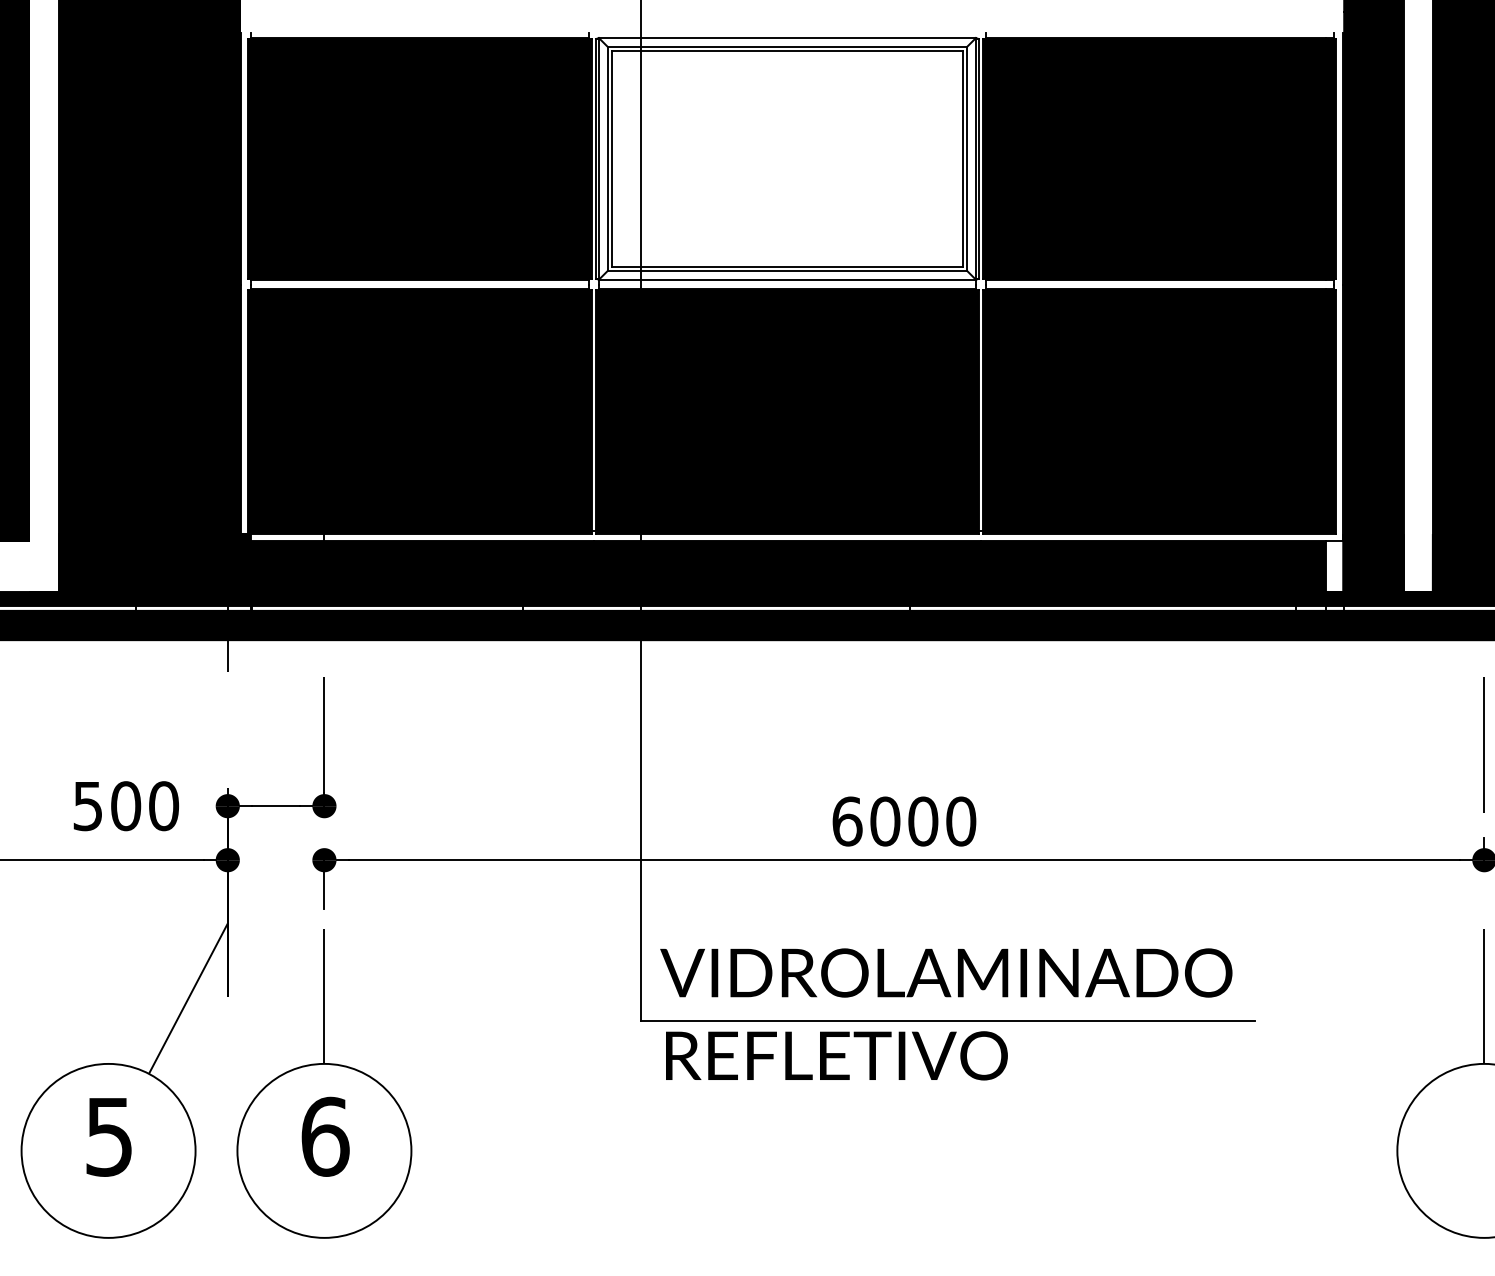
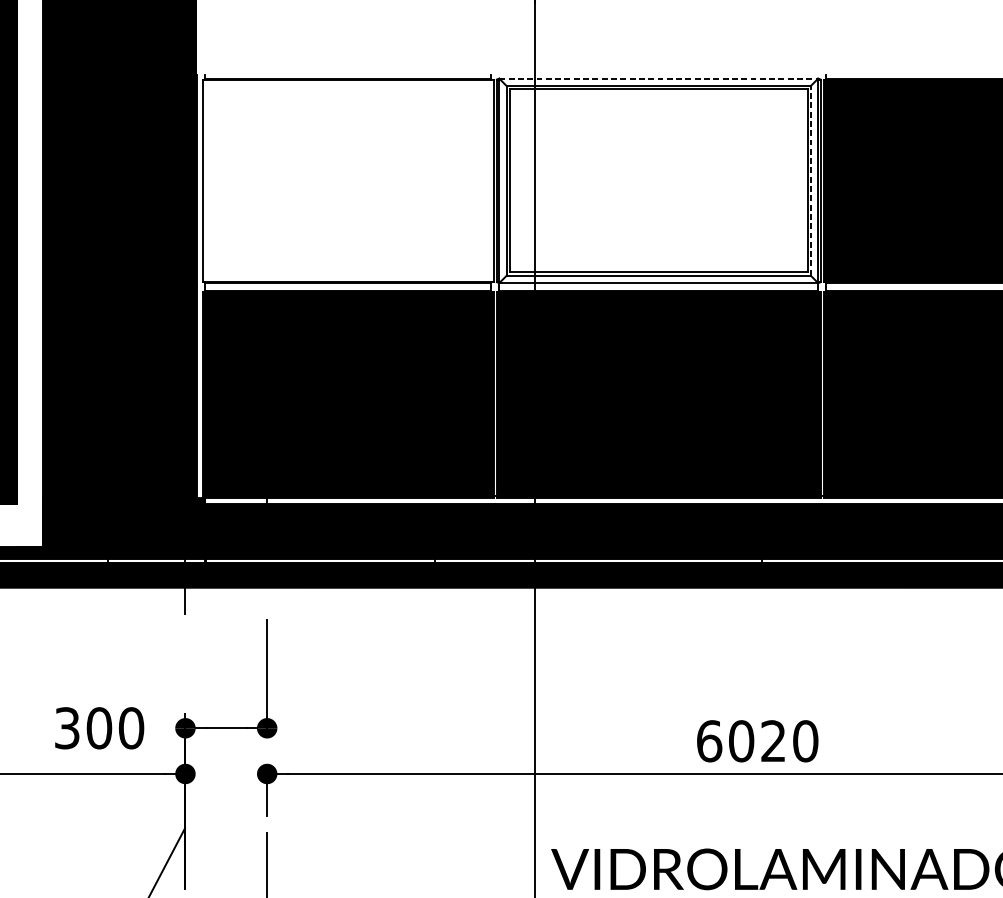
line: (787, 38) -> (658, 79), solid -> dashed
fill: (420, 158) -> (348, 180), removed
line: (967, 158) -> (811, 180), solid -> dashed
text: (88, 805) -> (67, 727), 500 -> 300
text: (923, 821) -> (773, 741), 6000 -> 6020

